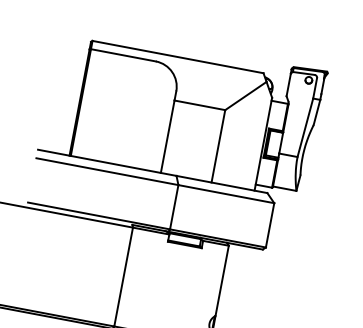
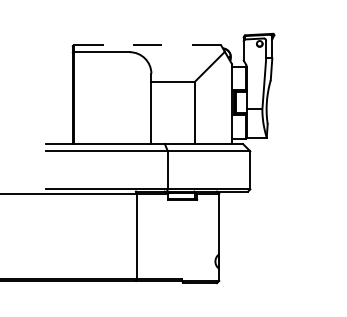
line: (177, 57) -> (147, 45), solid -> dashed

